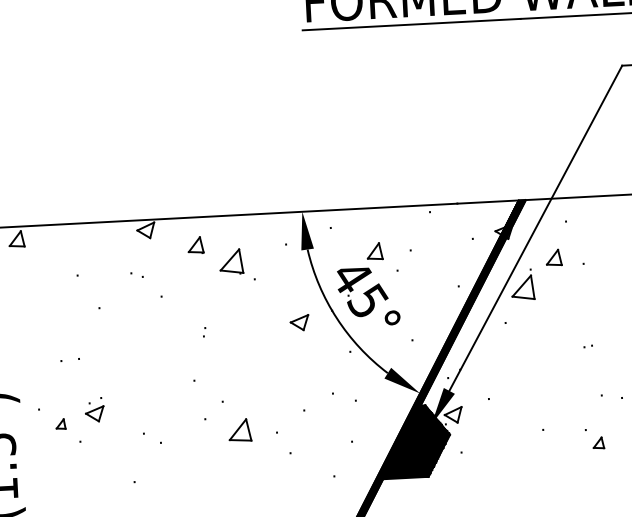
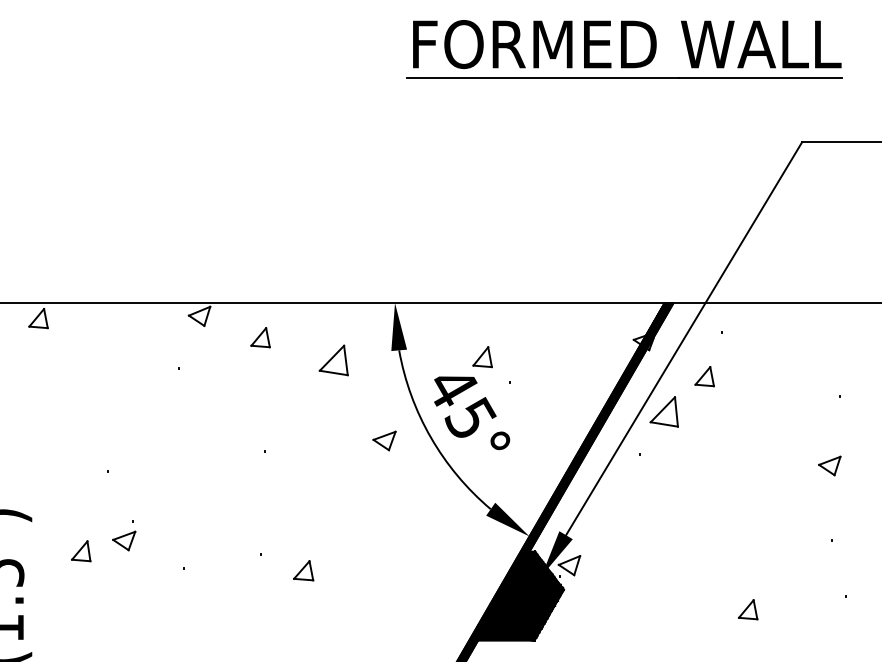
part: (231, 261) -> (333, 360), moved
part: (61, 424) -> (81, 551), size x1.67
part: (240, 430) -> (303, 570), size x0.71
part: (598, 442) -> (748, 609), size x1.43

